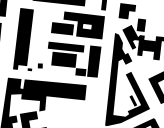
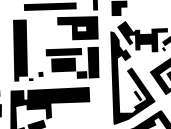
fill: (141, 24) -> (135, 19), removed
fill: (62, 28) -> (57, 34), removed

